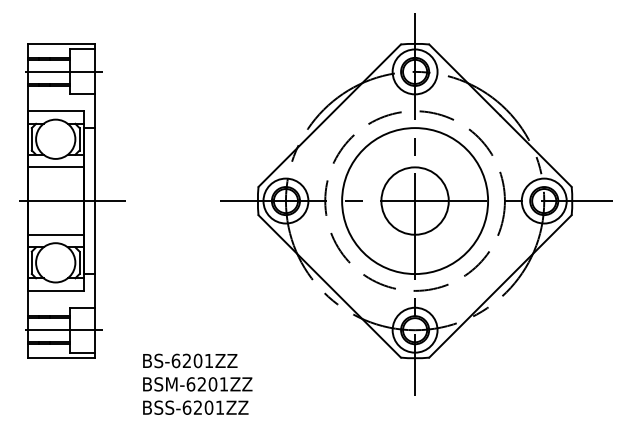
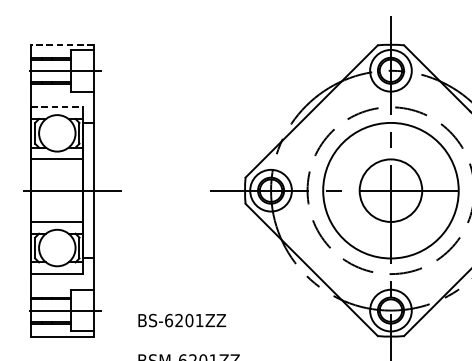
line: (61, 43) -> (62, 44), solid -> dashed
line: (56, 111) -> (58, 107), solid -> dashed
text: (190, 360) -> (182, 320), moved

